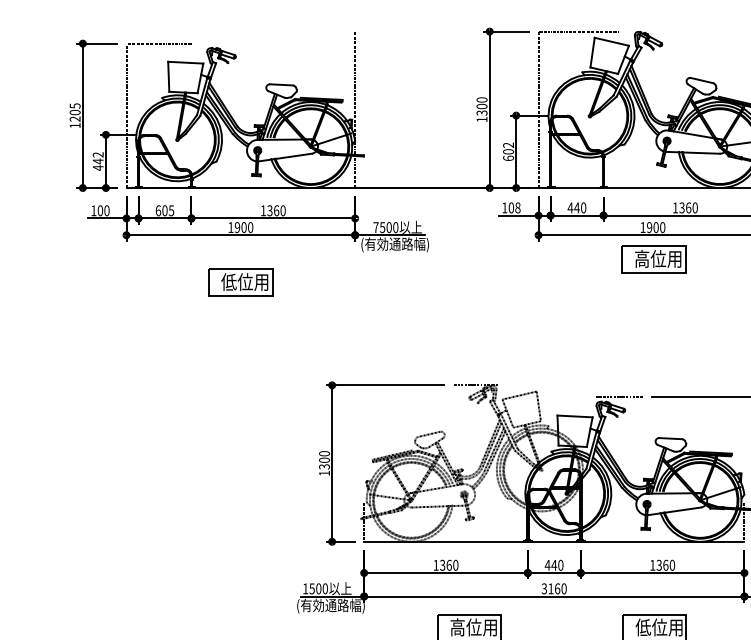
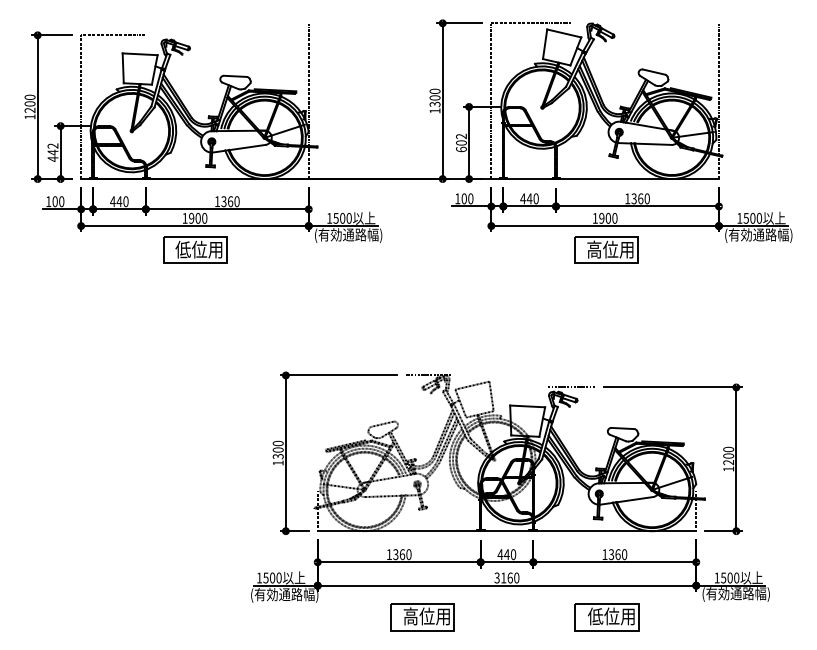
text: (74, 106) -> (29, 97), 1205 -> 1200
text: (517, 207) -> (470, 198), 108 -> 100
text: (165, 210) -> (119, 201), 605 -> 440
text: (375, 227) -> (329, 218), 7500 -> 1500
part: (241, 281) -> (195, 249), moved

